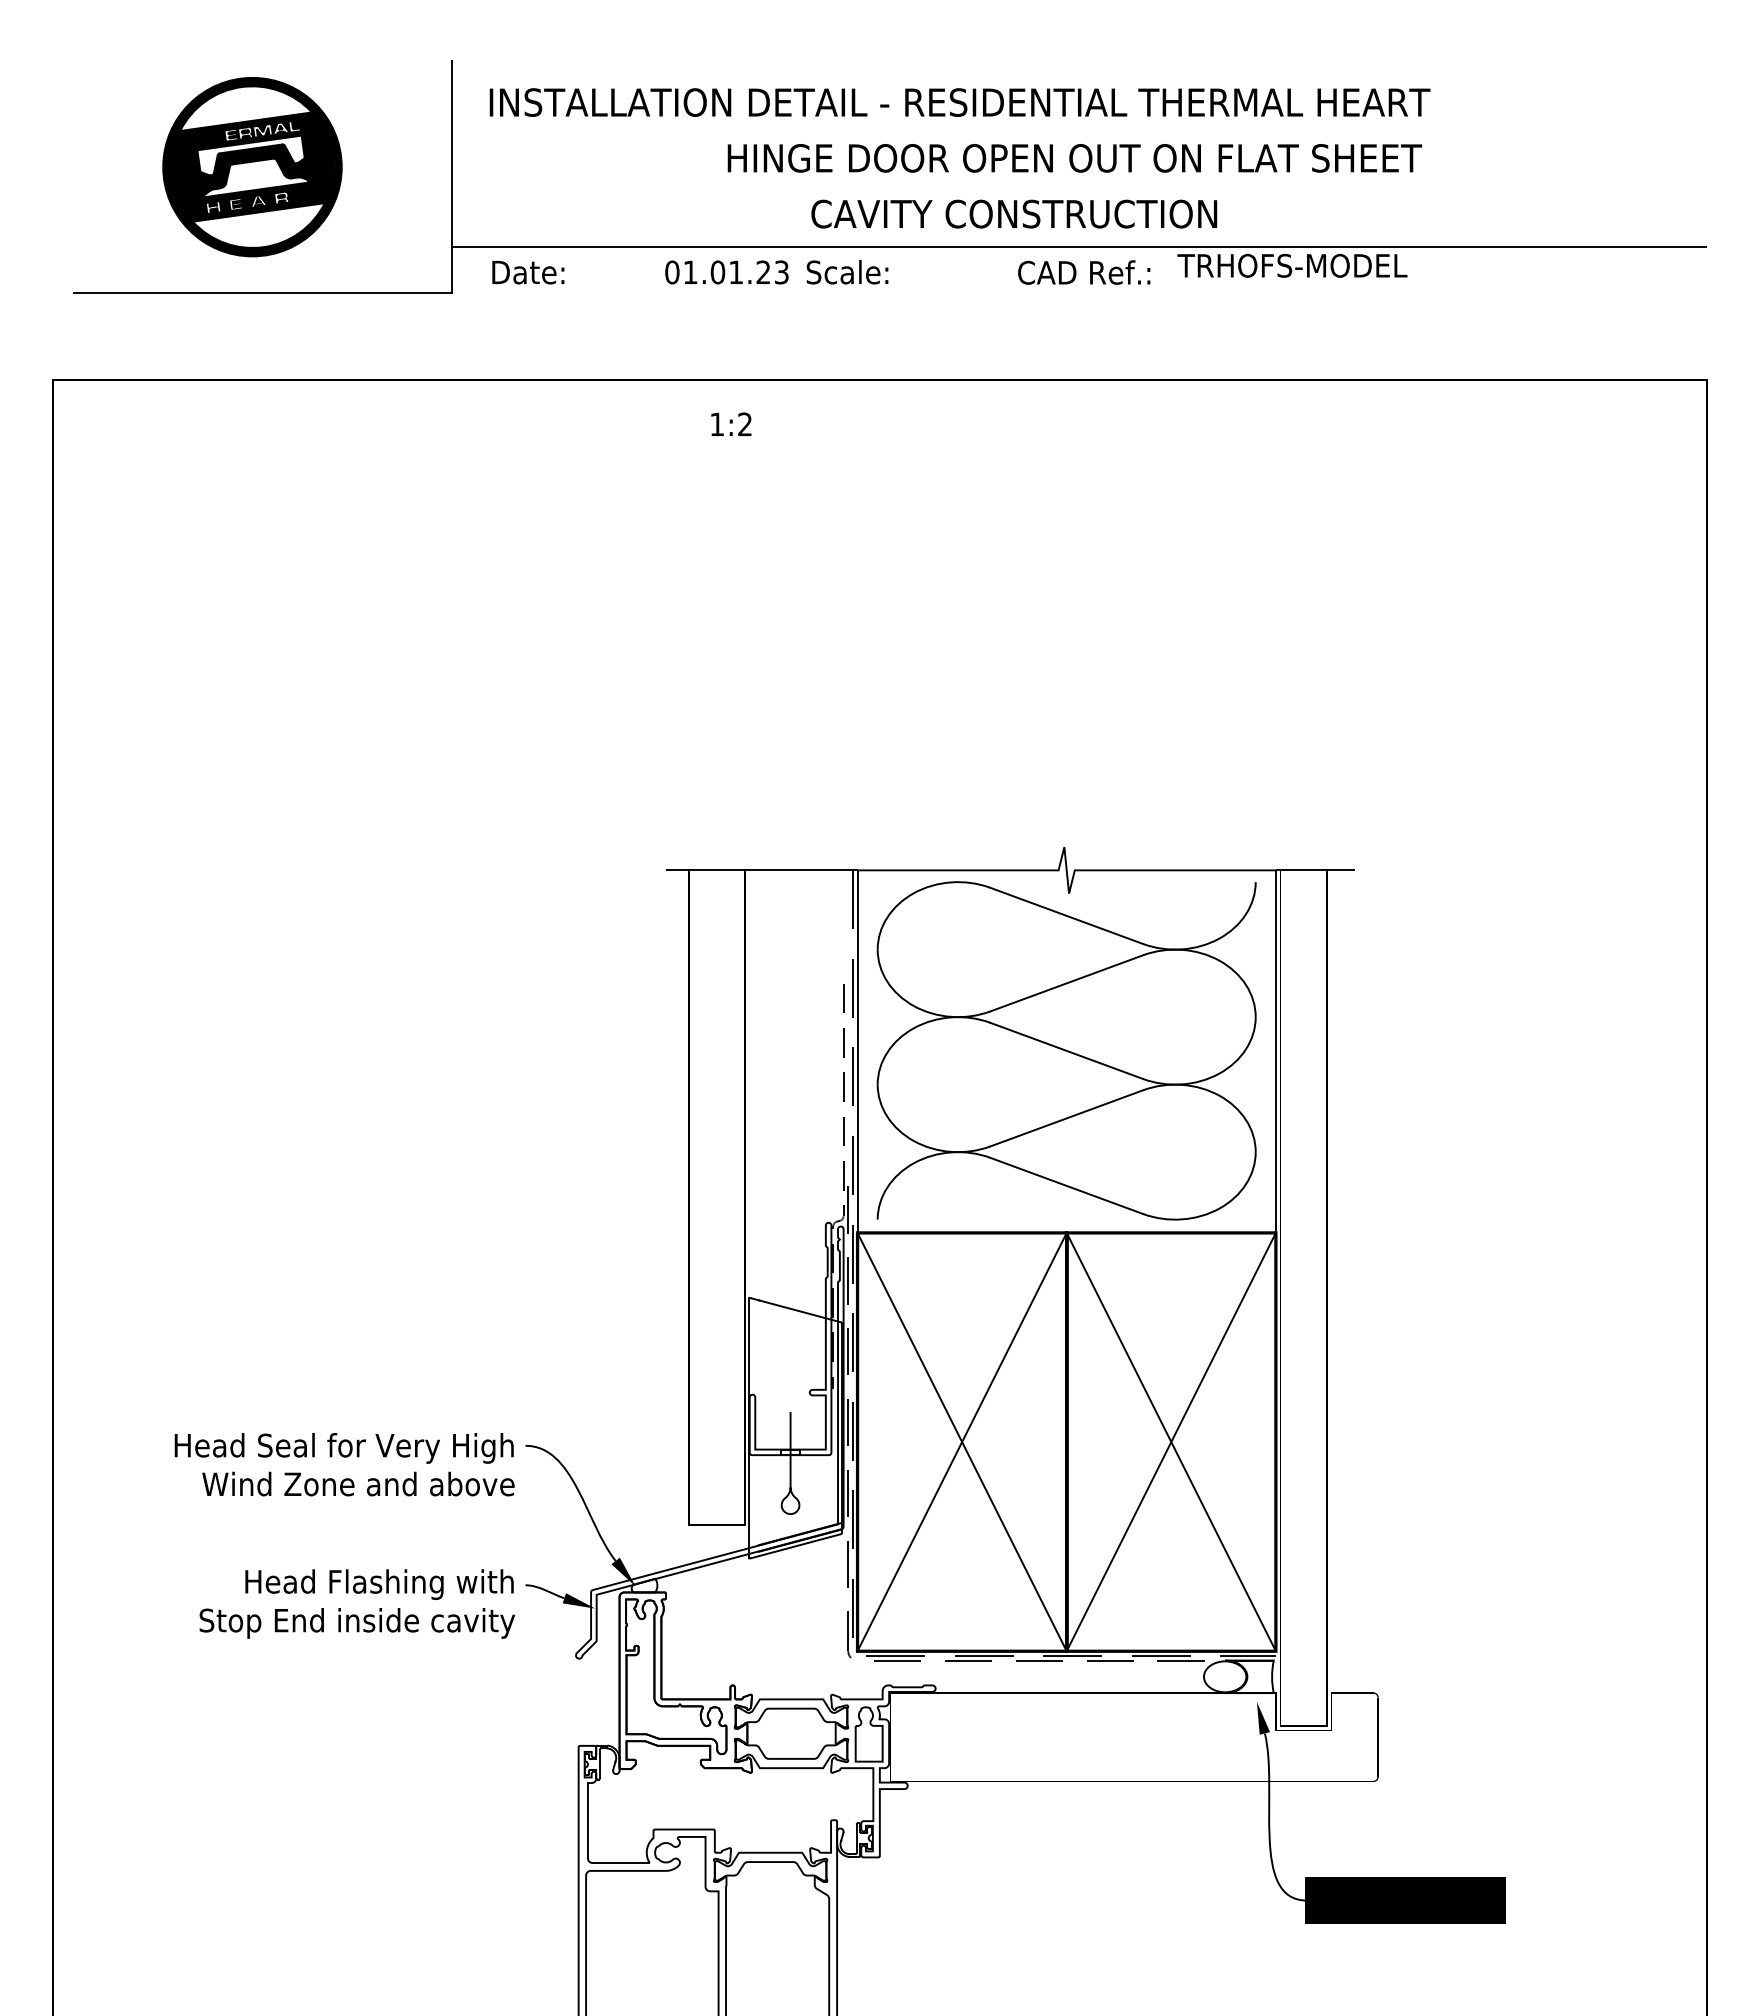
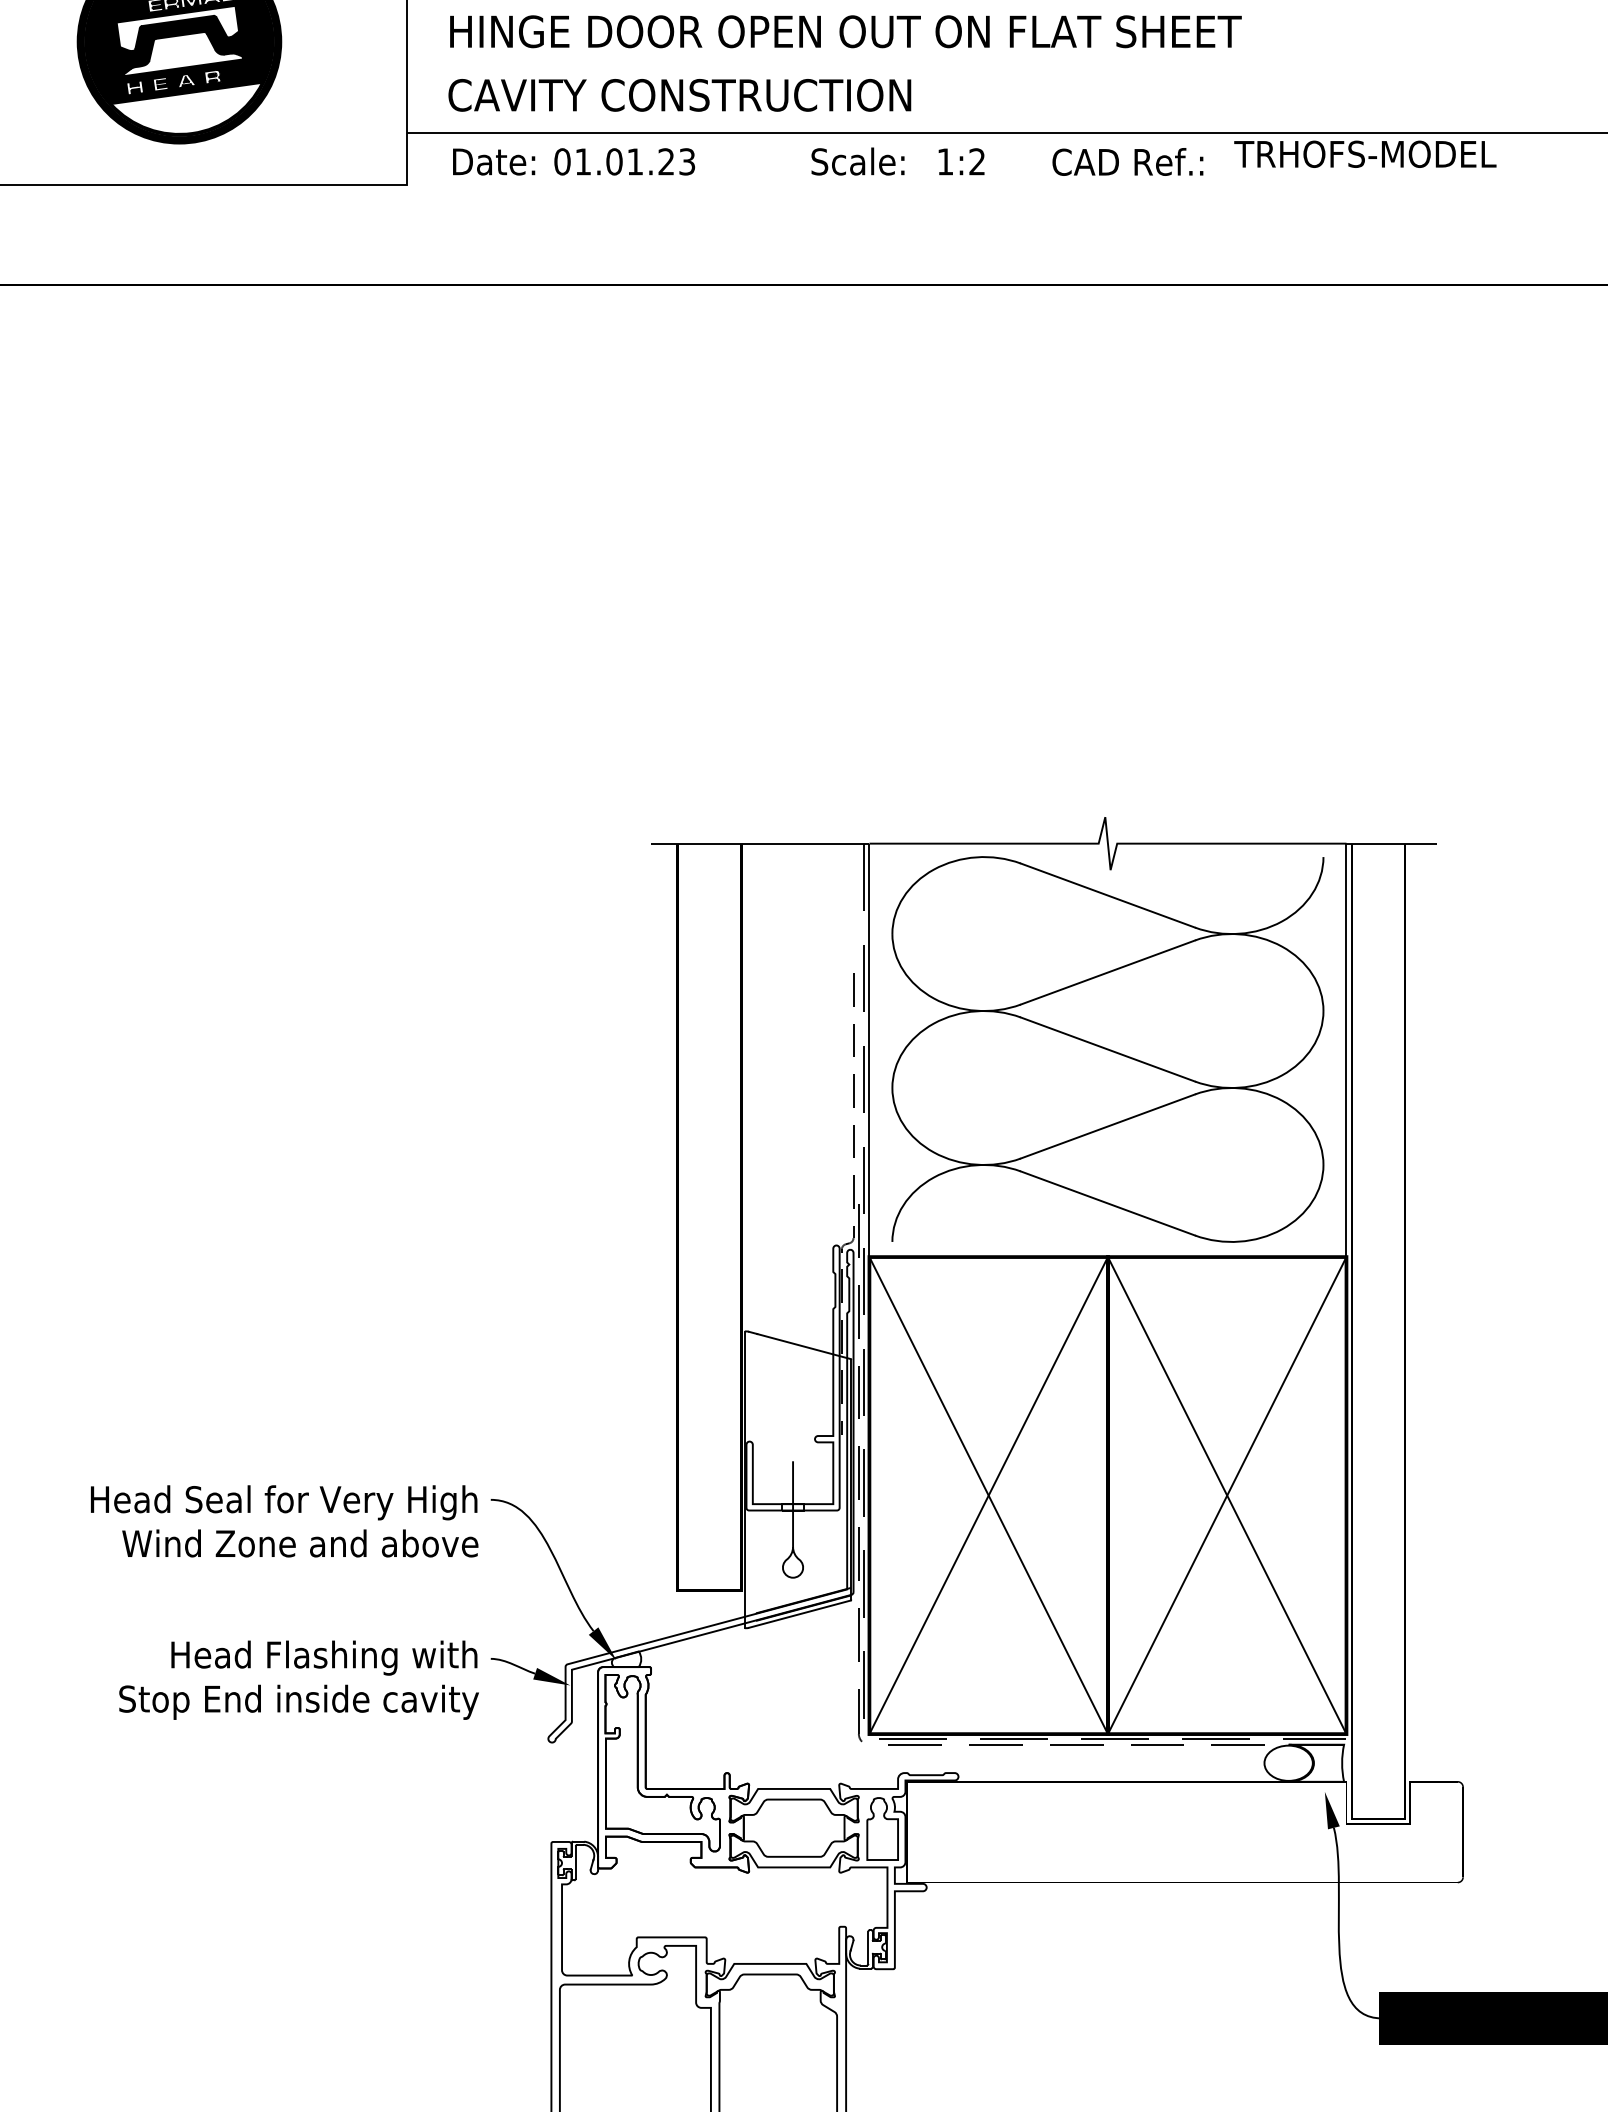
text: (1074, 158) -> (845, 31), moved
text: (1014, 213) -> (680, 94), moved
text: (726, 272) -> (624, 161), moved
text: (731, 423) -> (961, 160), moved

